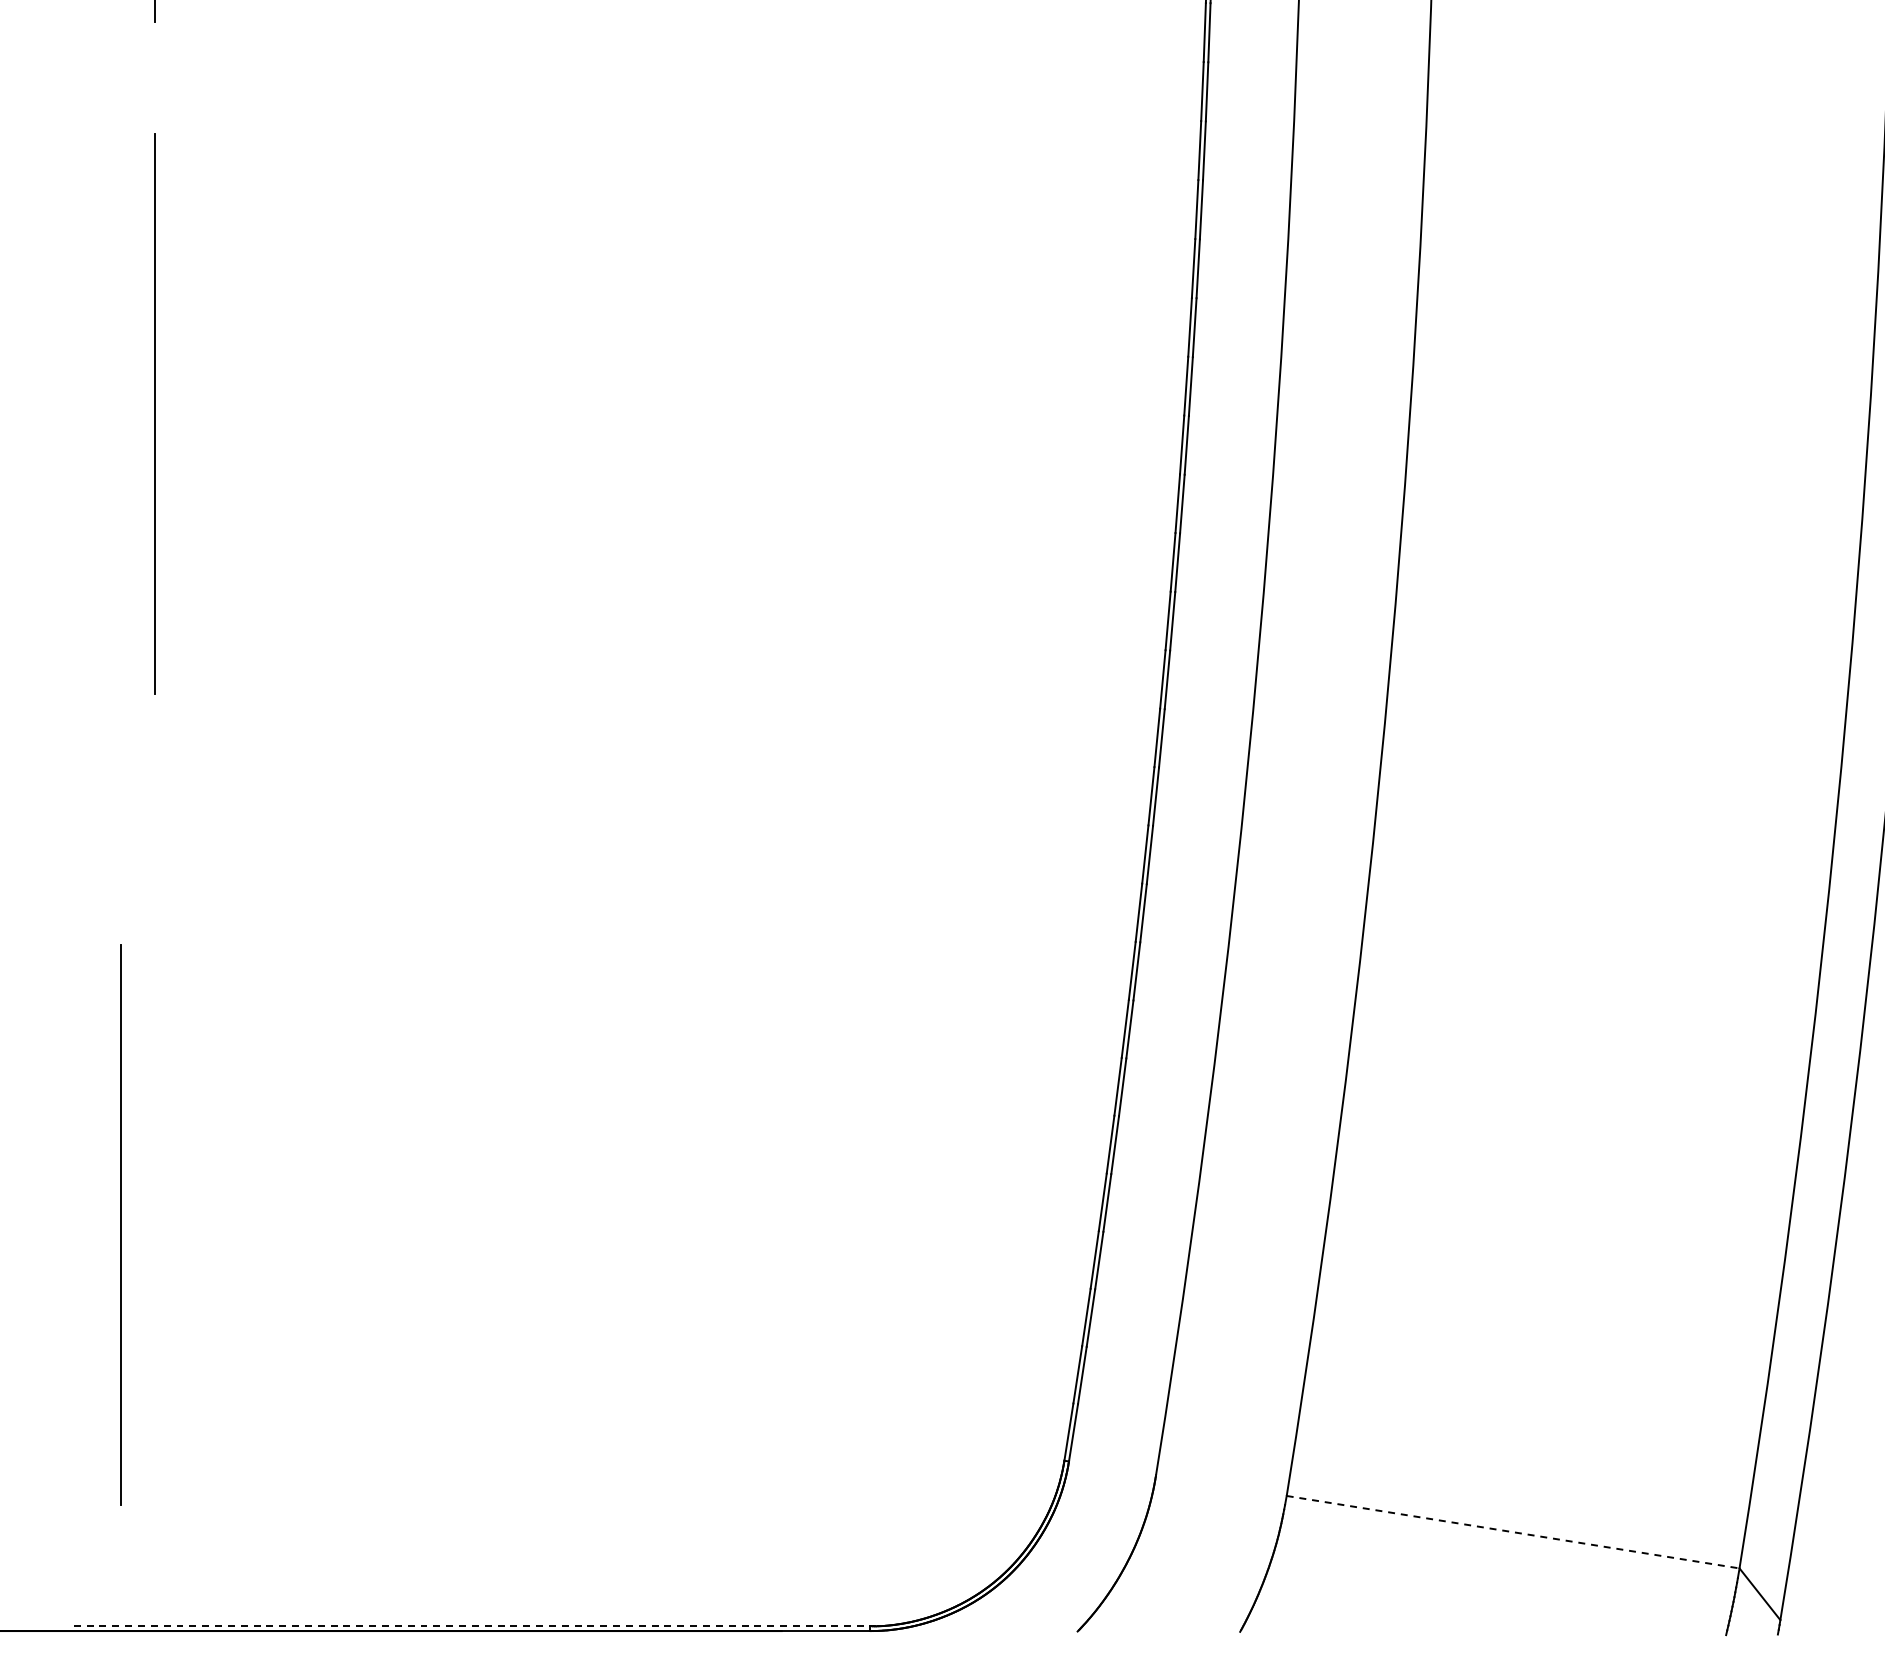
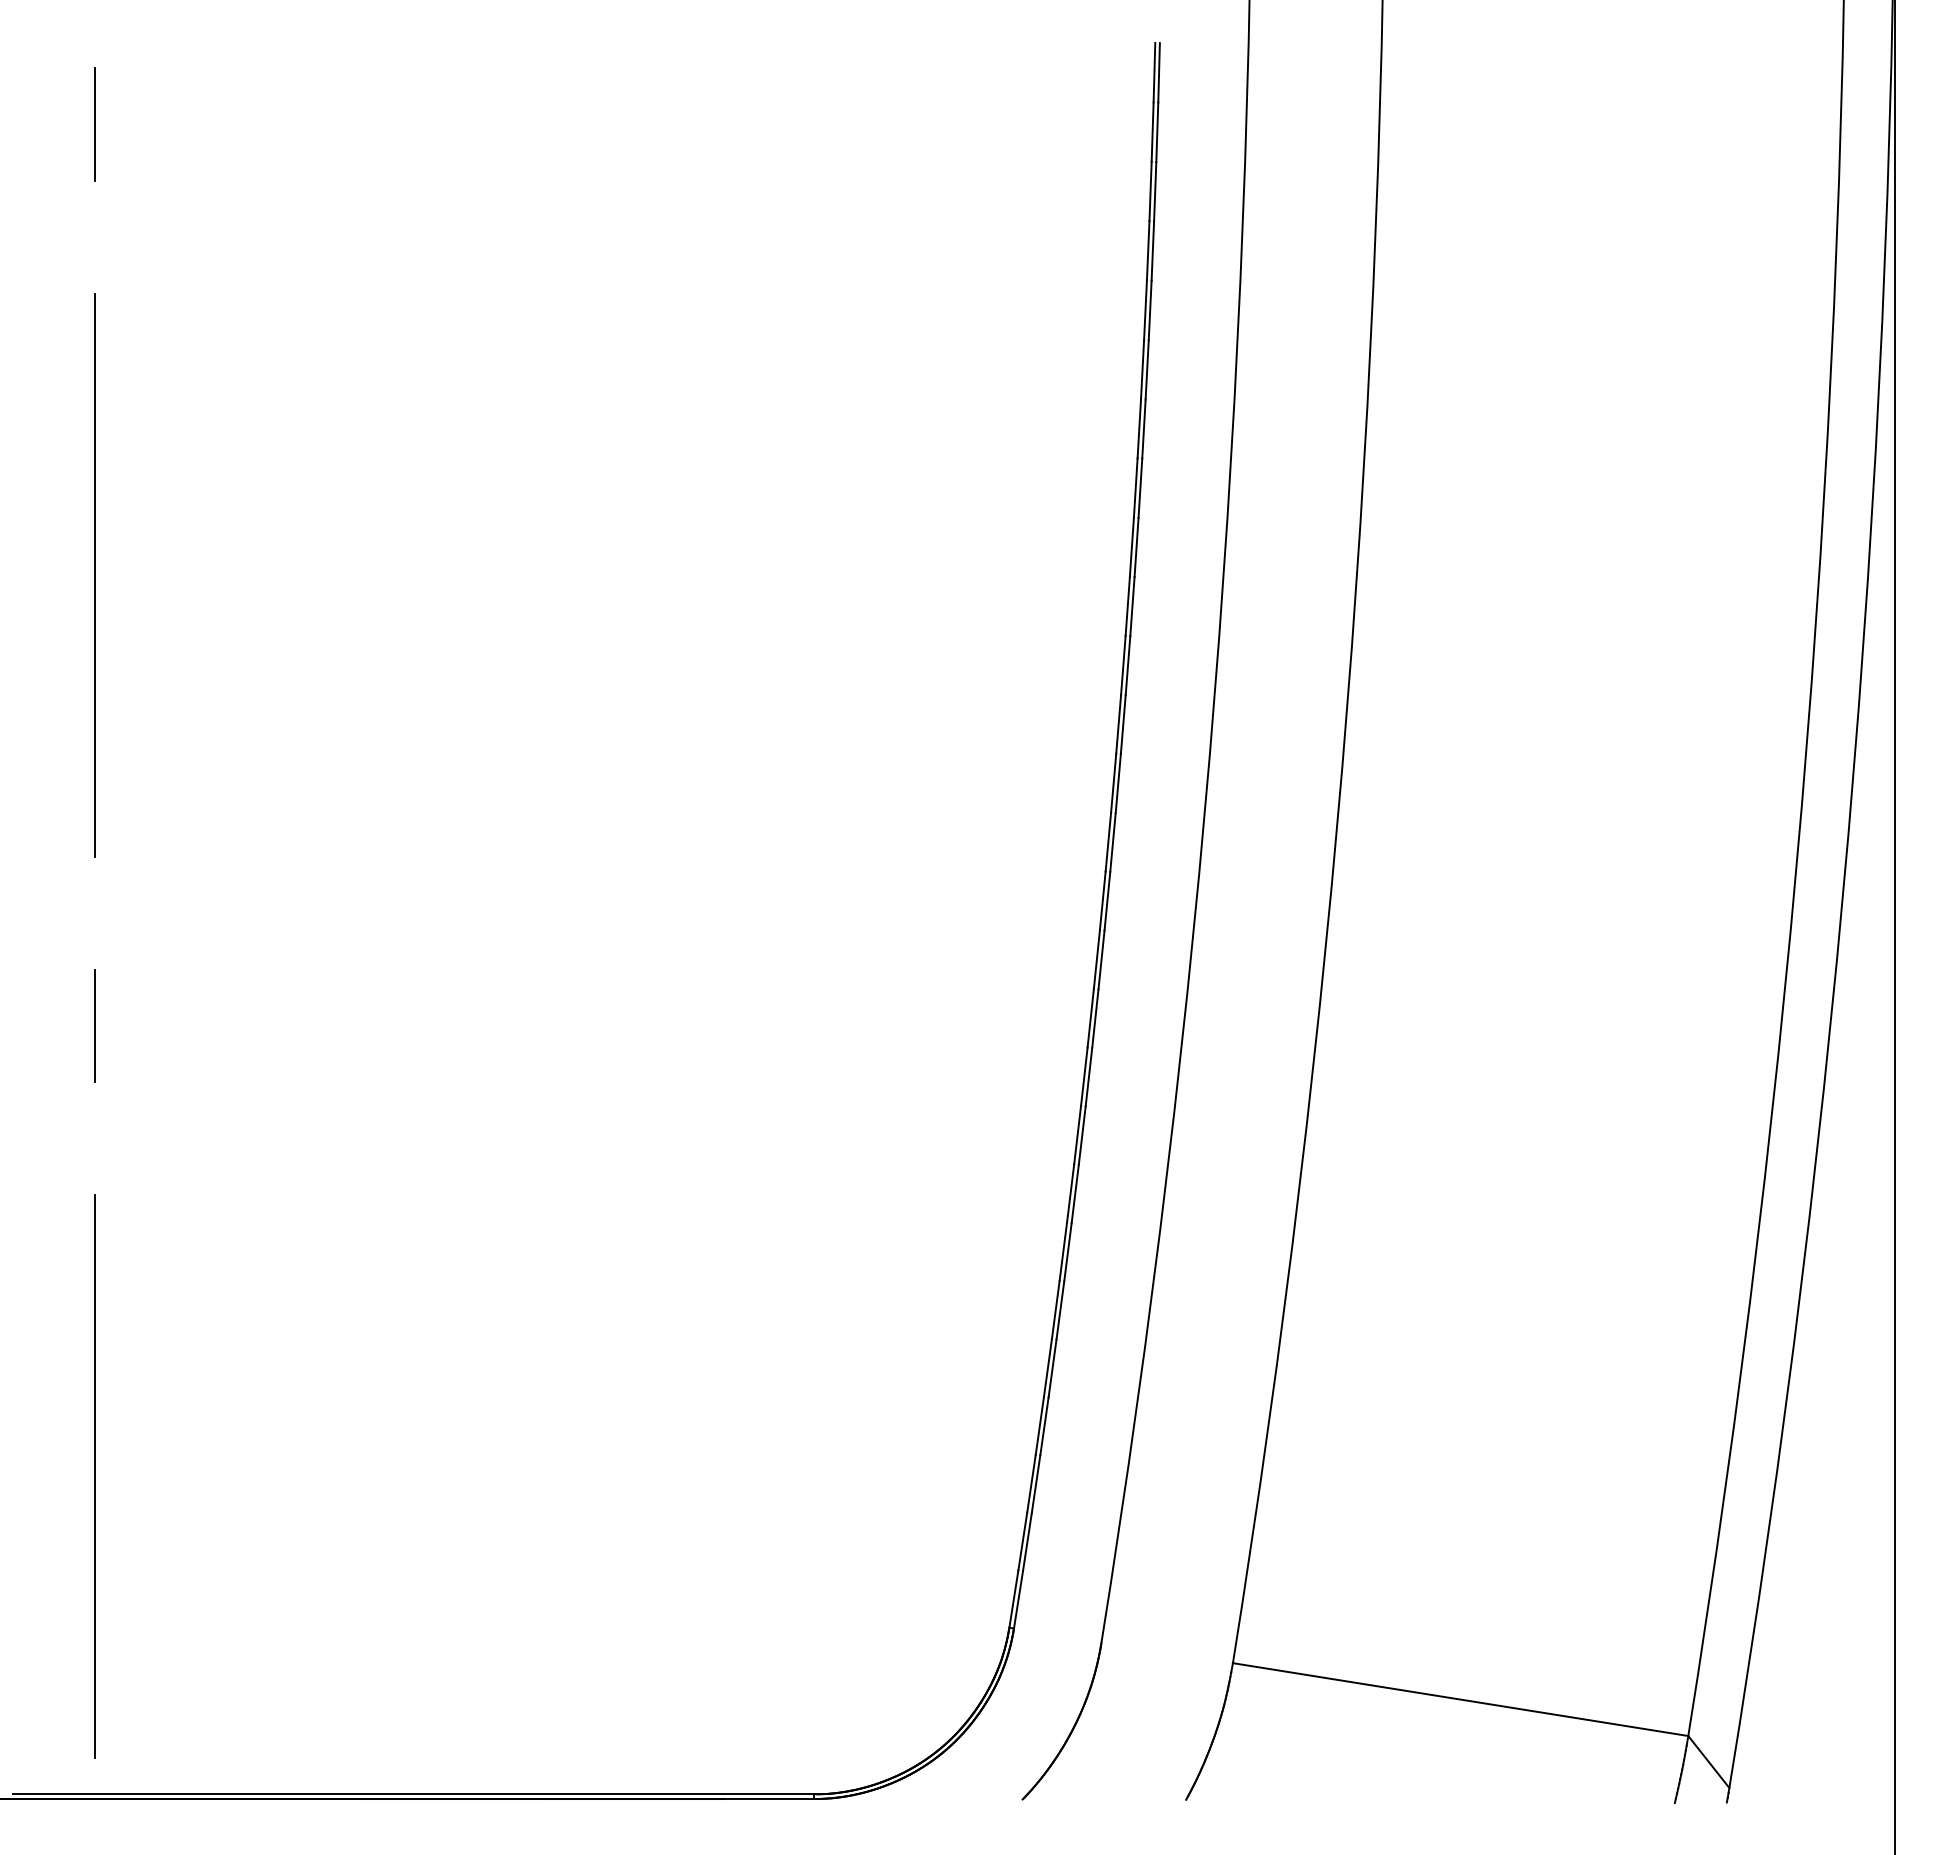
line: (154, 861) -> (94, 1025), added
line: (120, 1224) -> (94, 1476), moved
line: (1513, 1532) -> (1460, 1699), dashed -> solid
line: (472, 1626) -> (414, 1794), dashed -> solid

